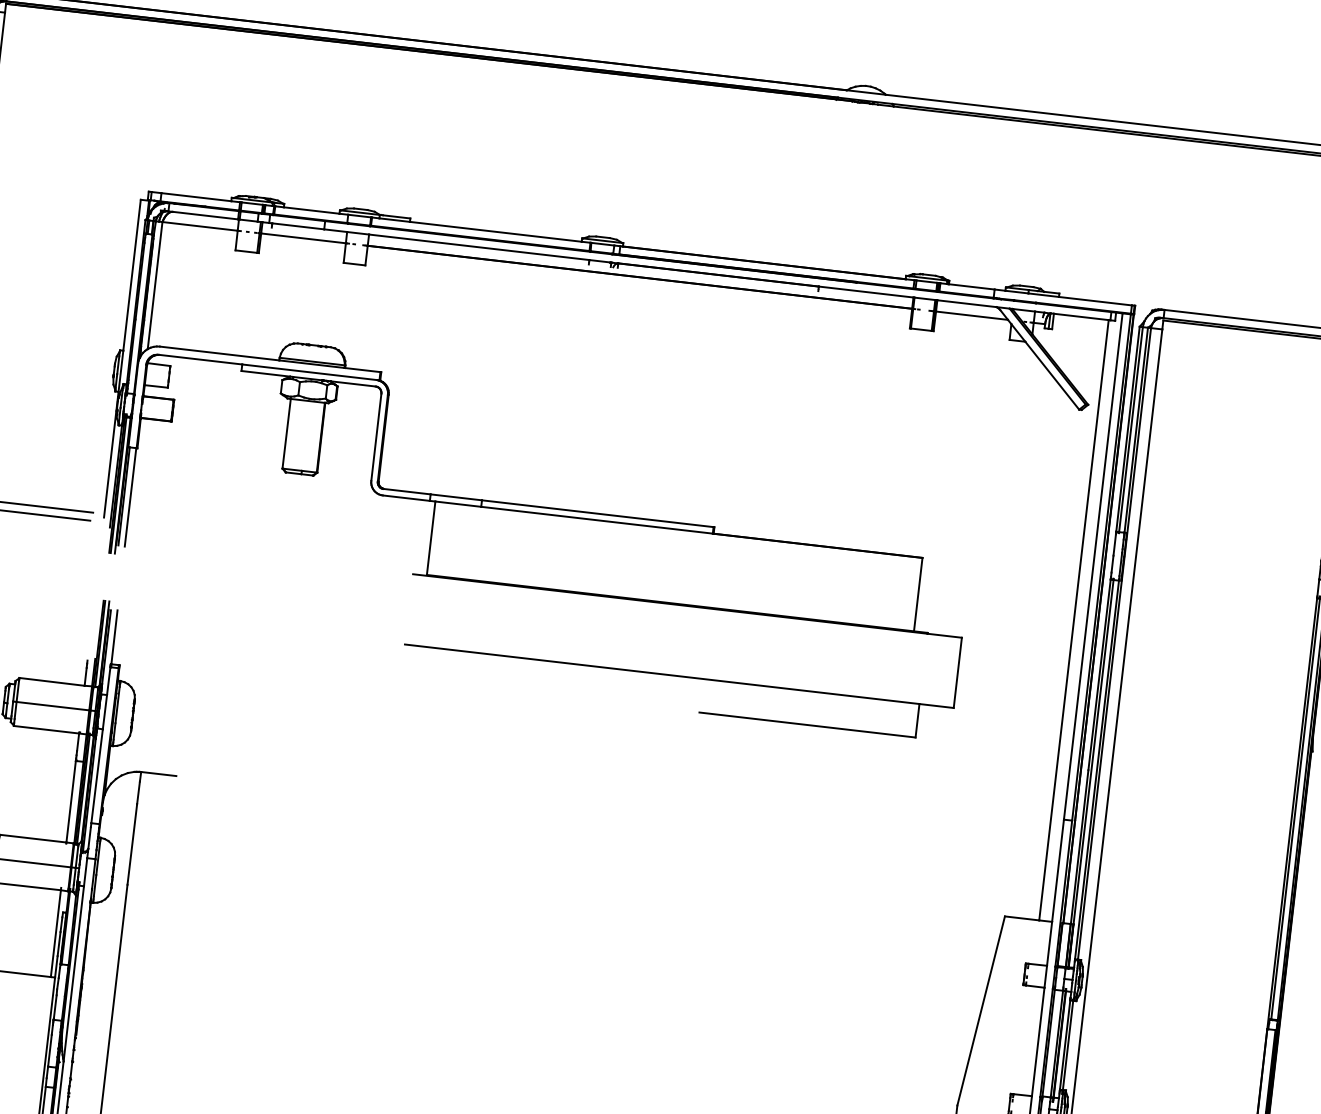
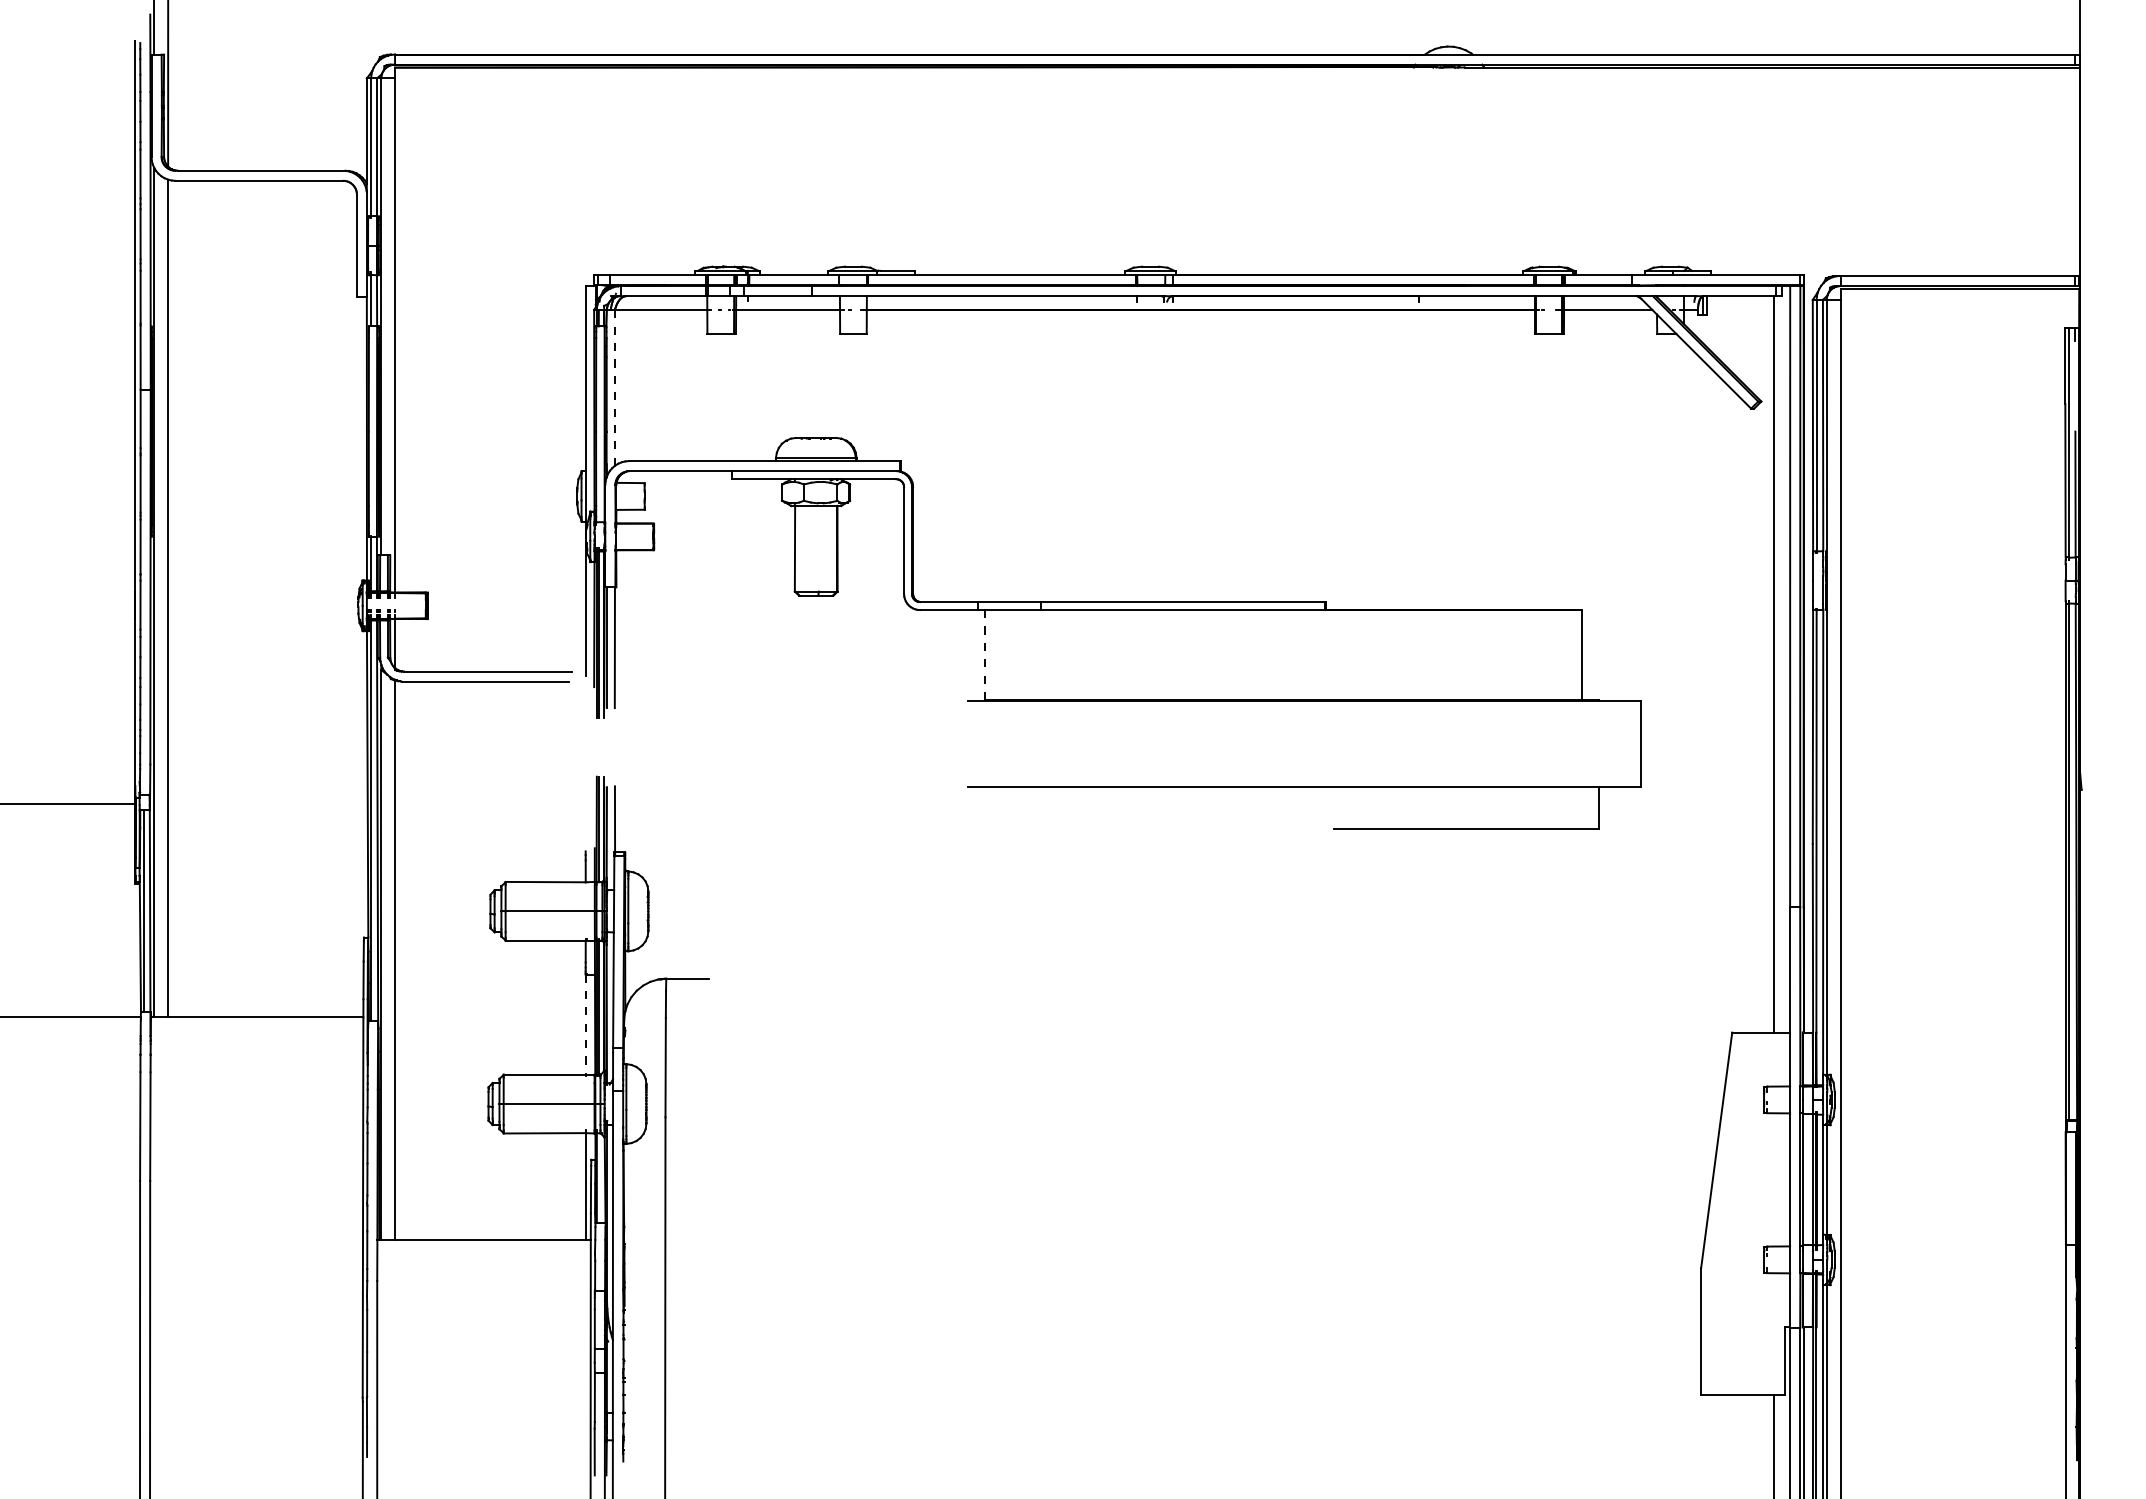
line: (154, 285) -> (614, 387), solid -> dashed
line: (431, 537) -> (984, 654), solid -> dashed
line: (70, 802) -> (585, 1025), solid -> dashed

